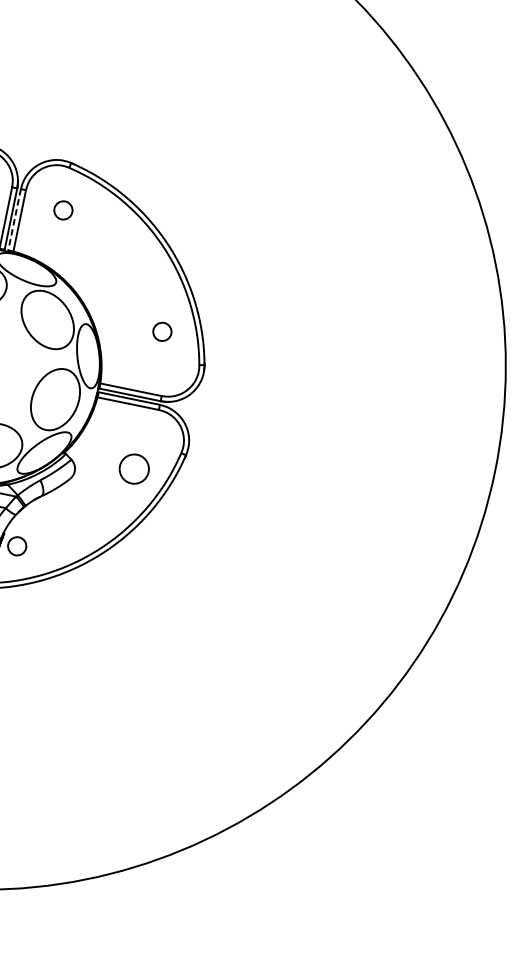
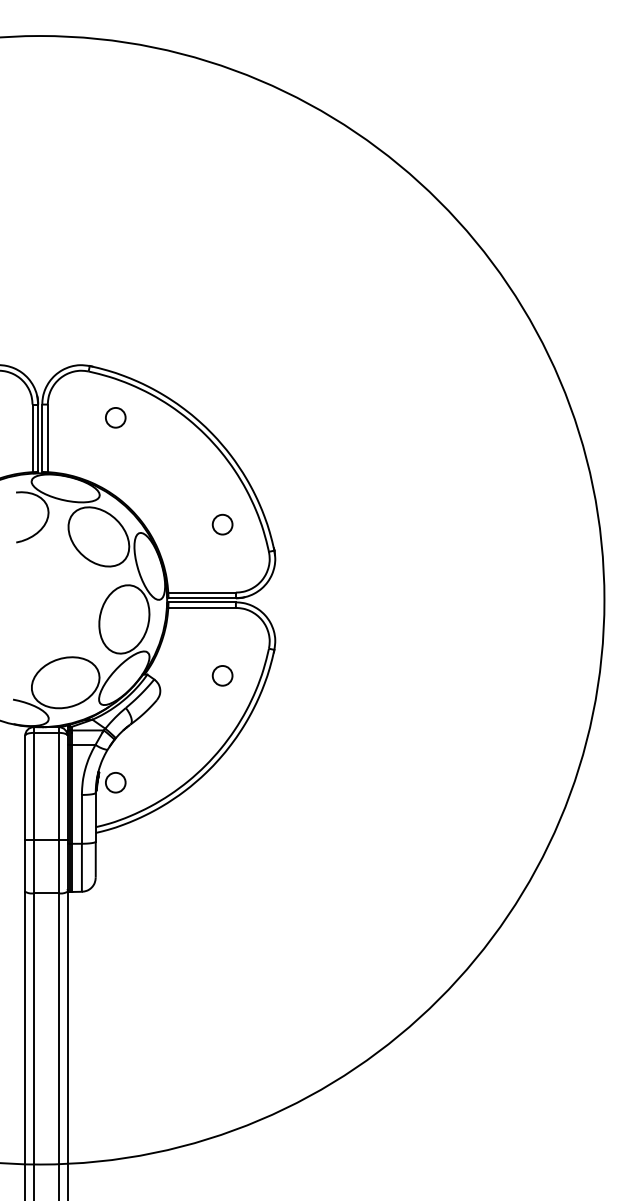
circle: (63, 210) -> (115, 417), moved
line: (14, 220) -> (42, 438), dashed -> solid
circle: (134, 468) -> (222, 675), size x0.62

